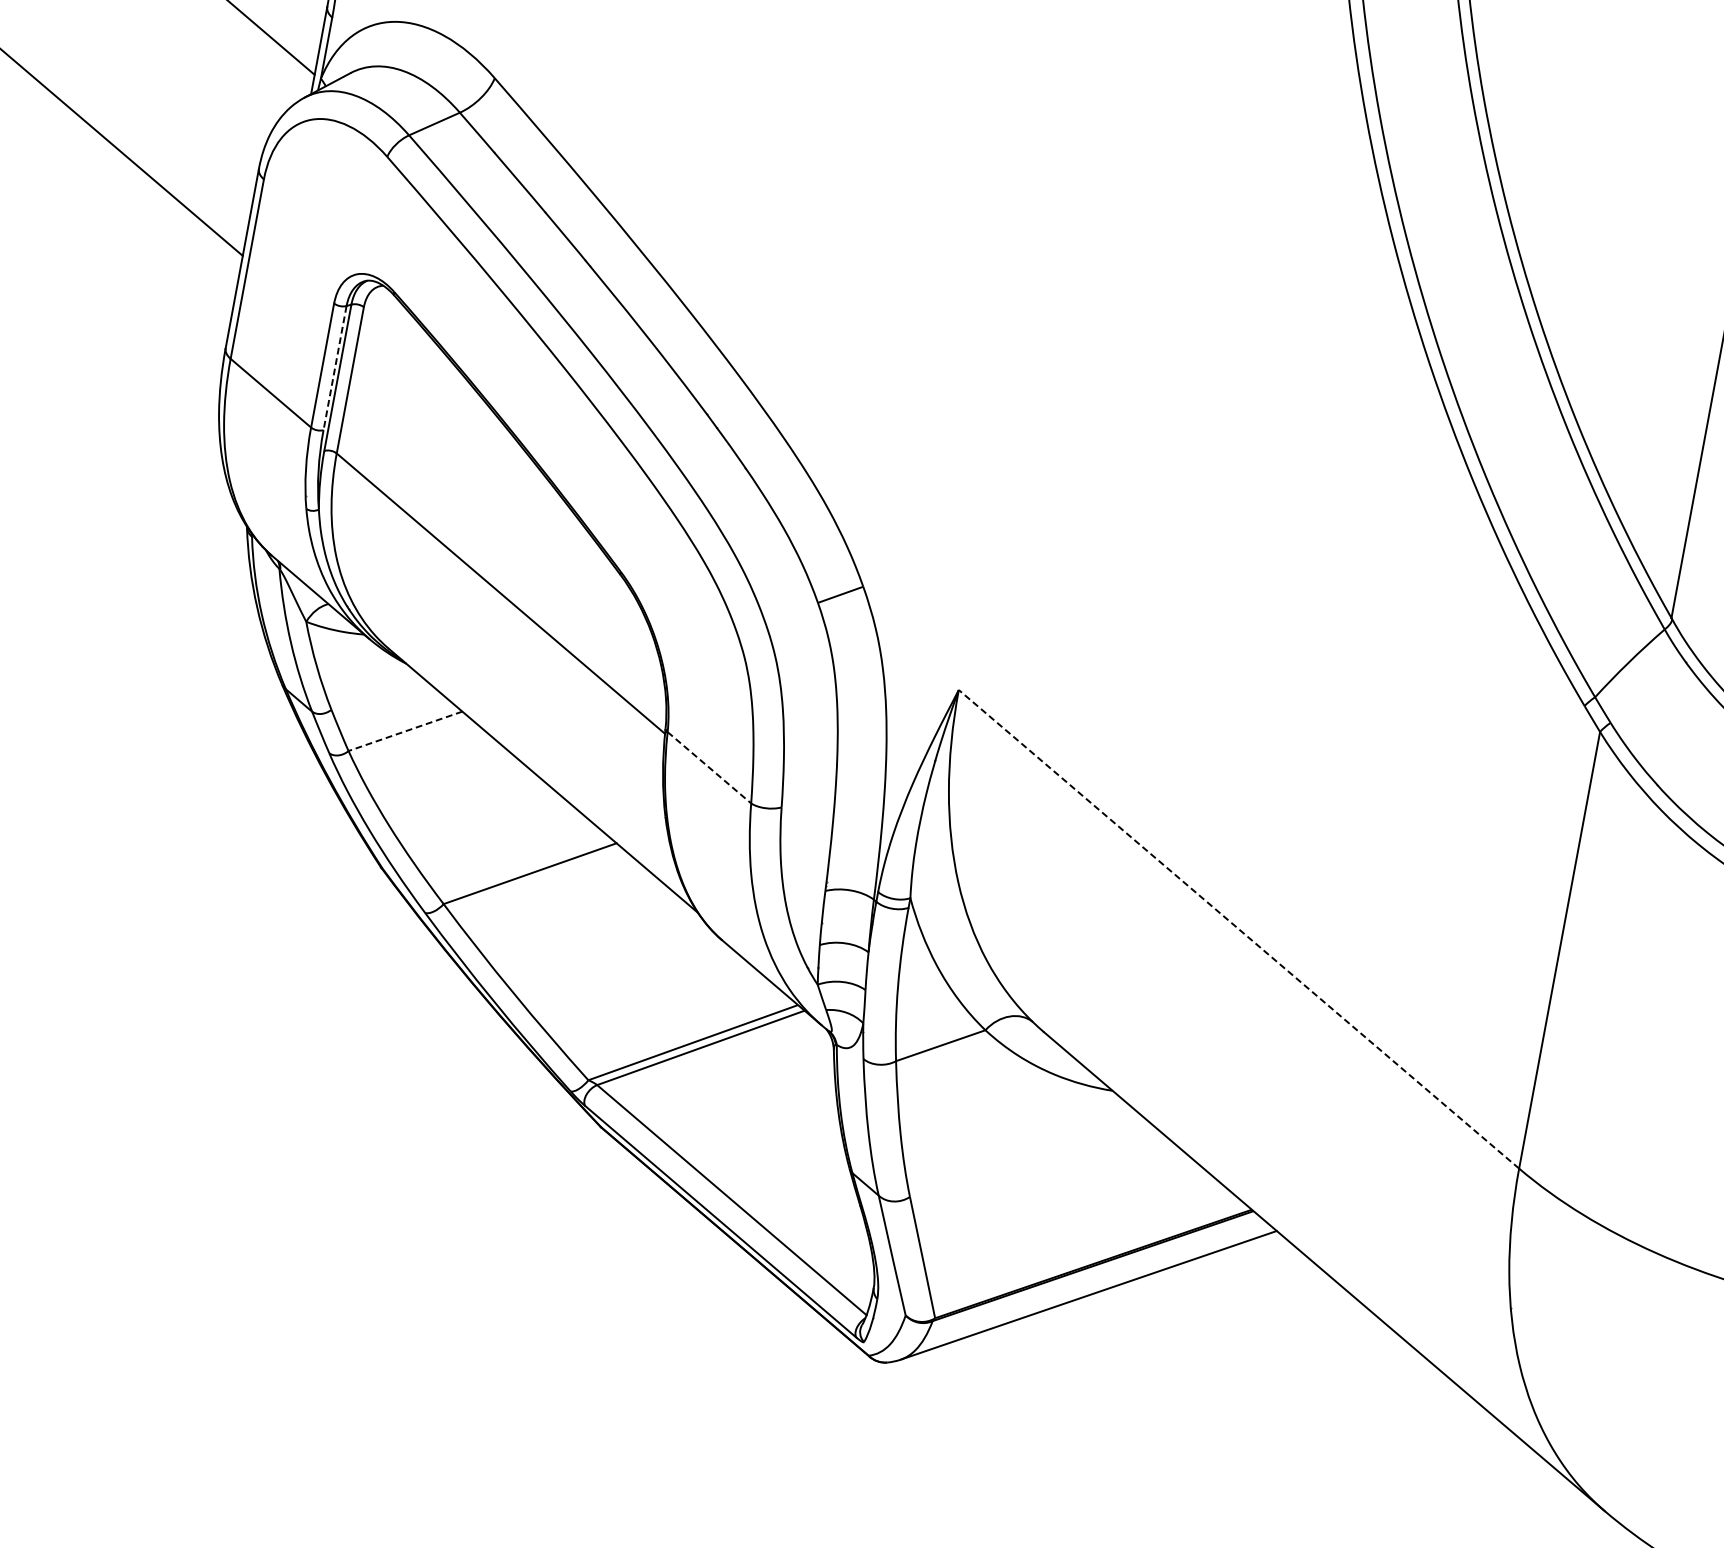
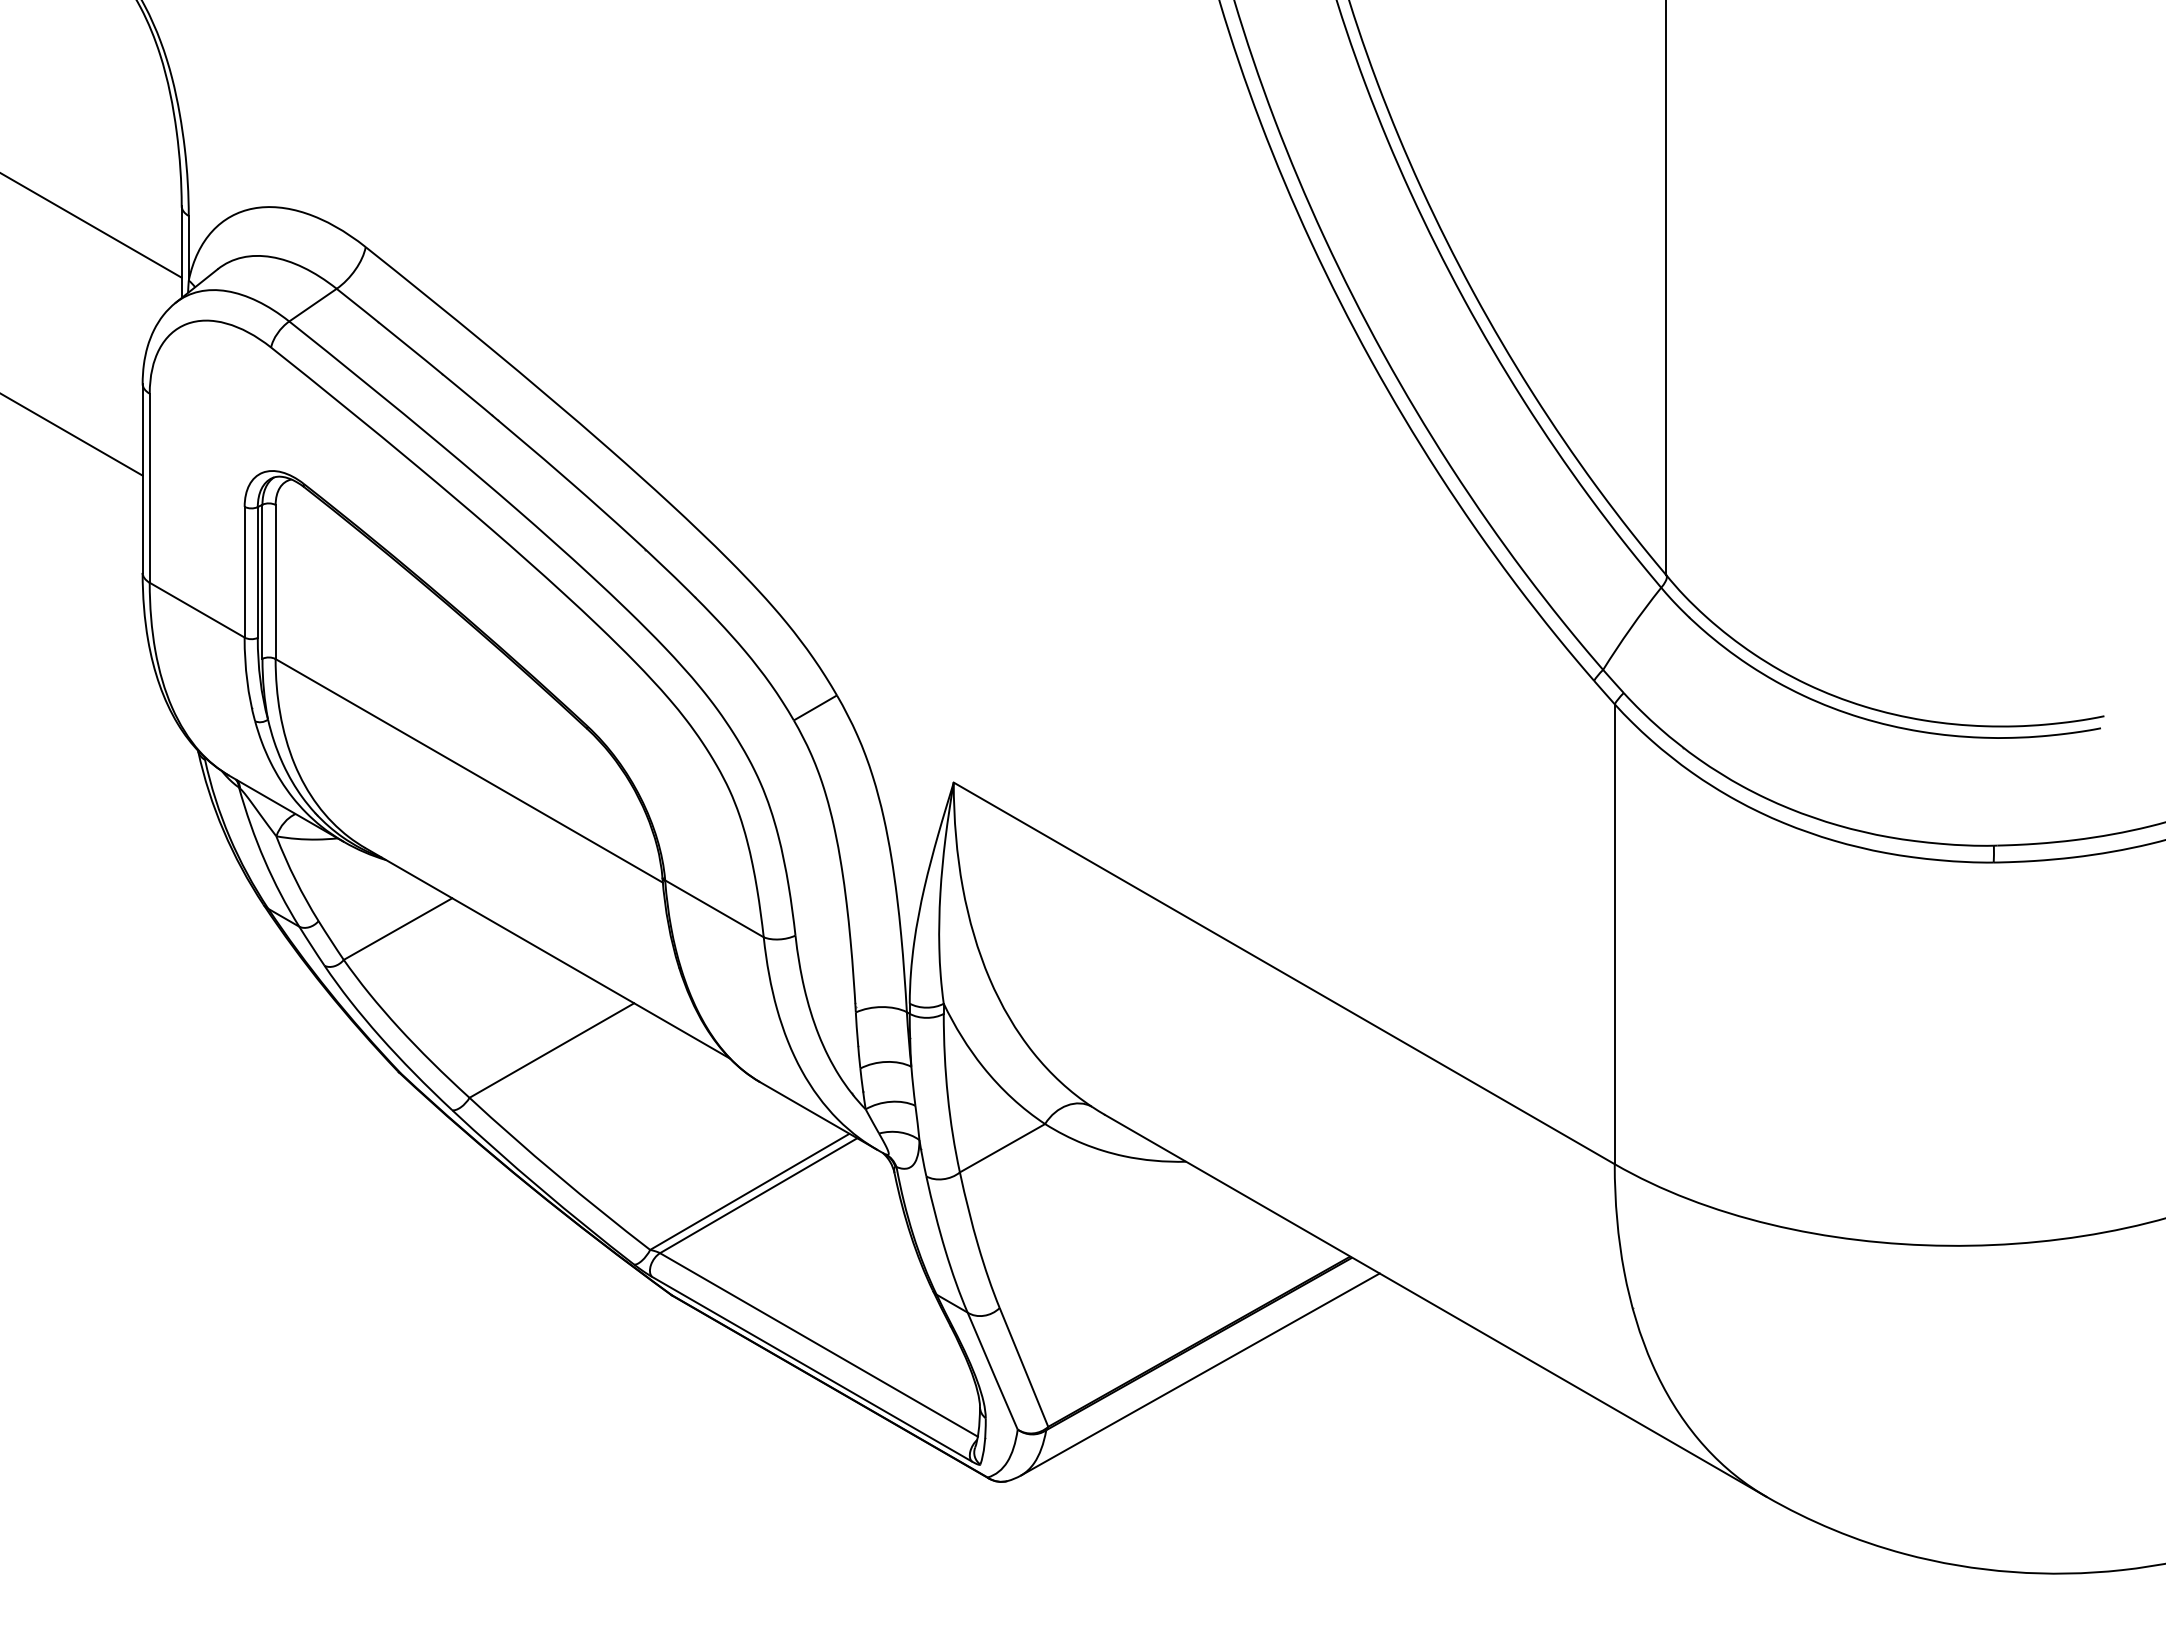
line: (334, 368) -> (257, 572), dashed -> solid
line: (404, 731) -> (397, 929), dashed -> solid
line: (709, 767) -> (714, 908), dashed -> solid
line: (1239, 929) -> (1284, 973), dashed -> solid

